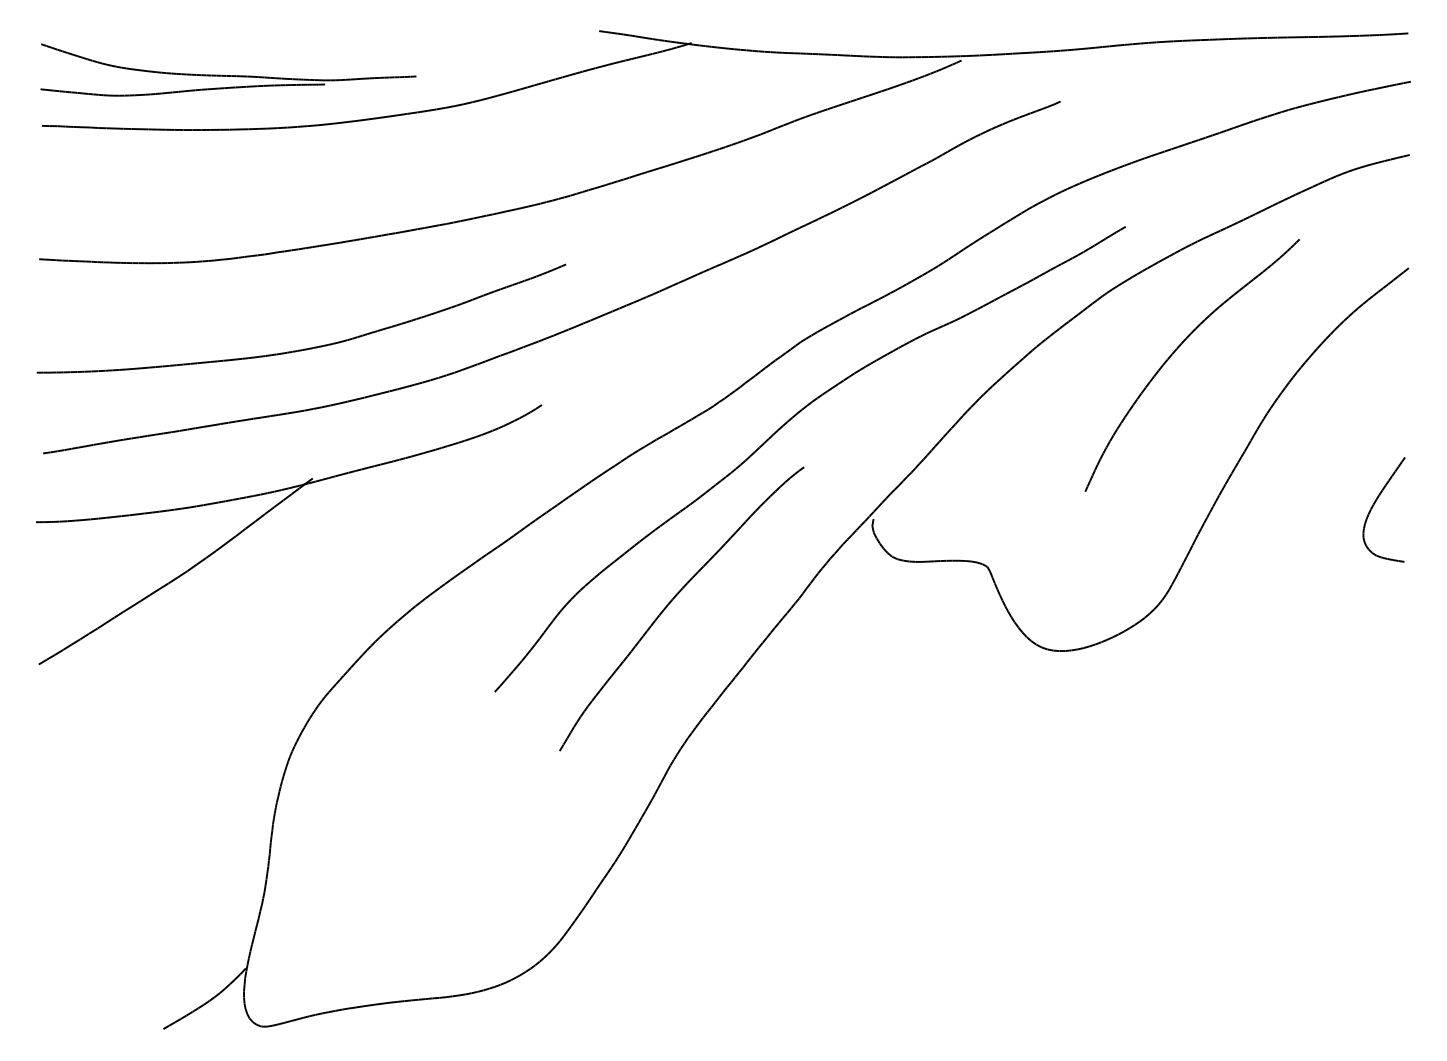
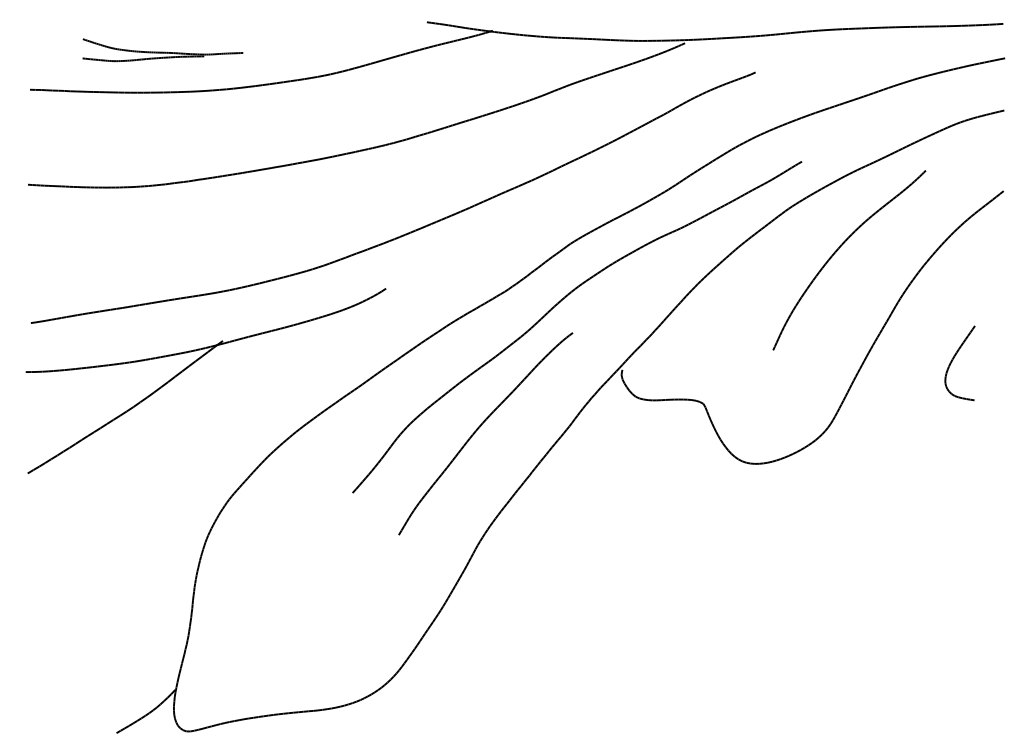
part: (227, 70) -> (162, 50), size x0.6
part: (307, 347) -> (219, 247), removed
part: (1374, 505) -> (953, 360), moved

